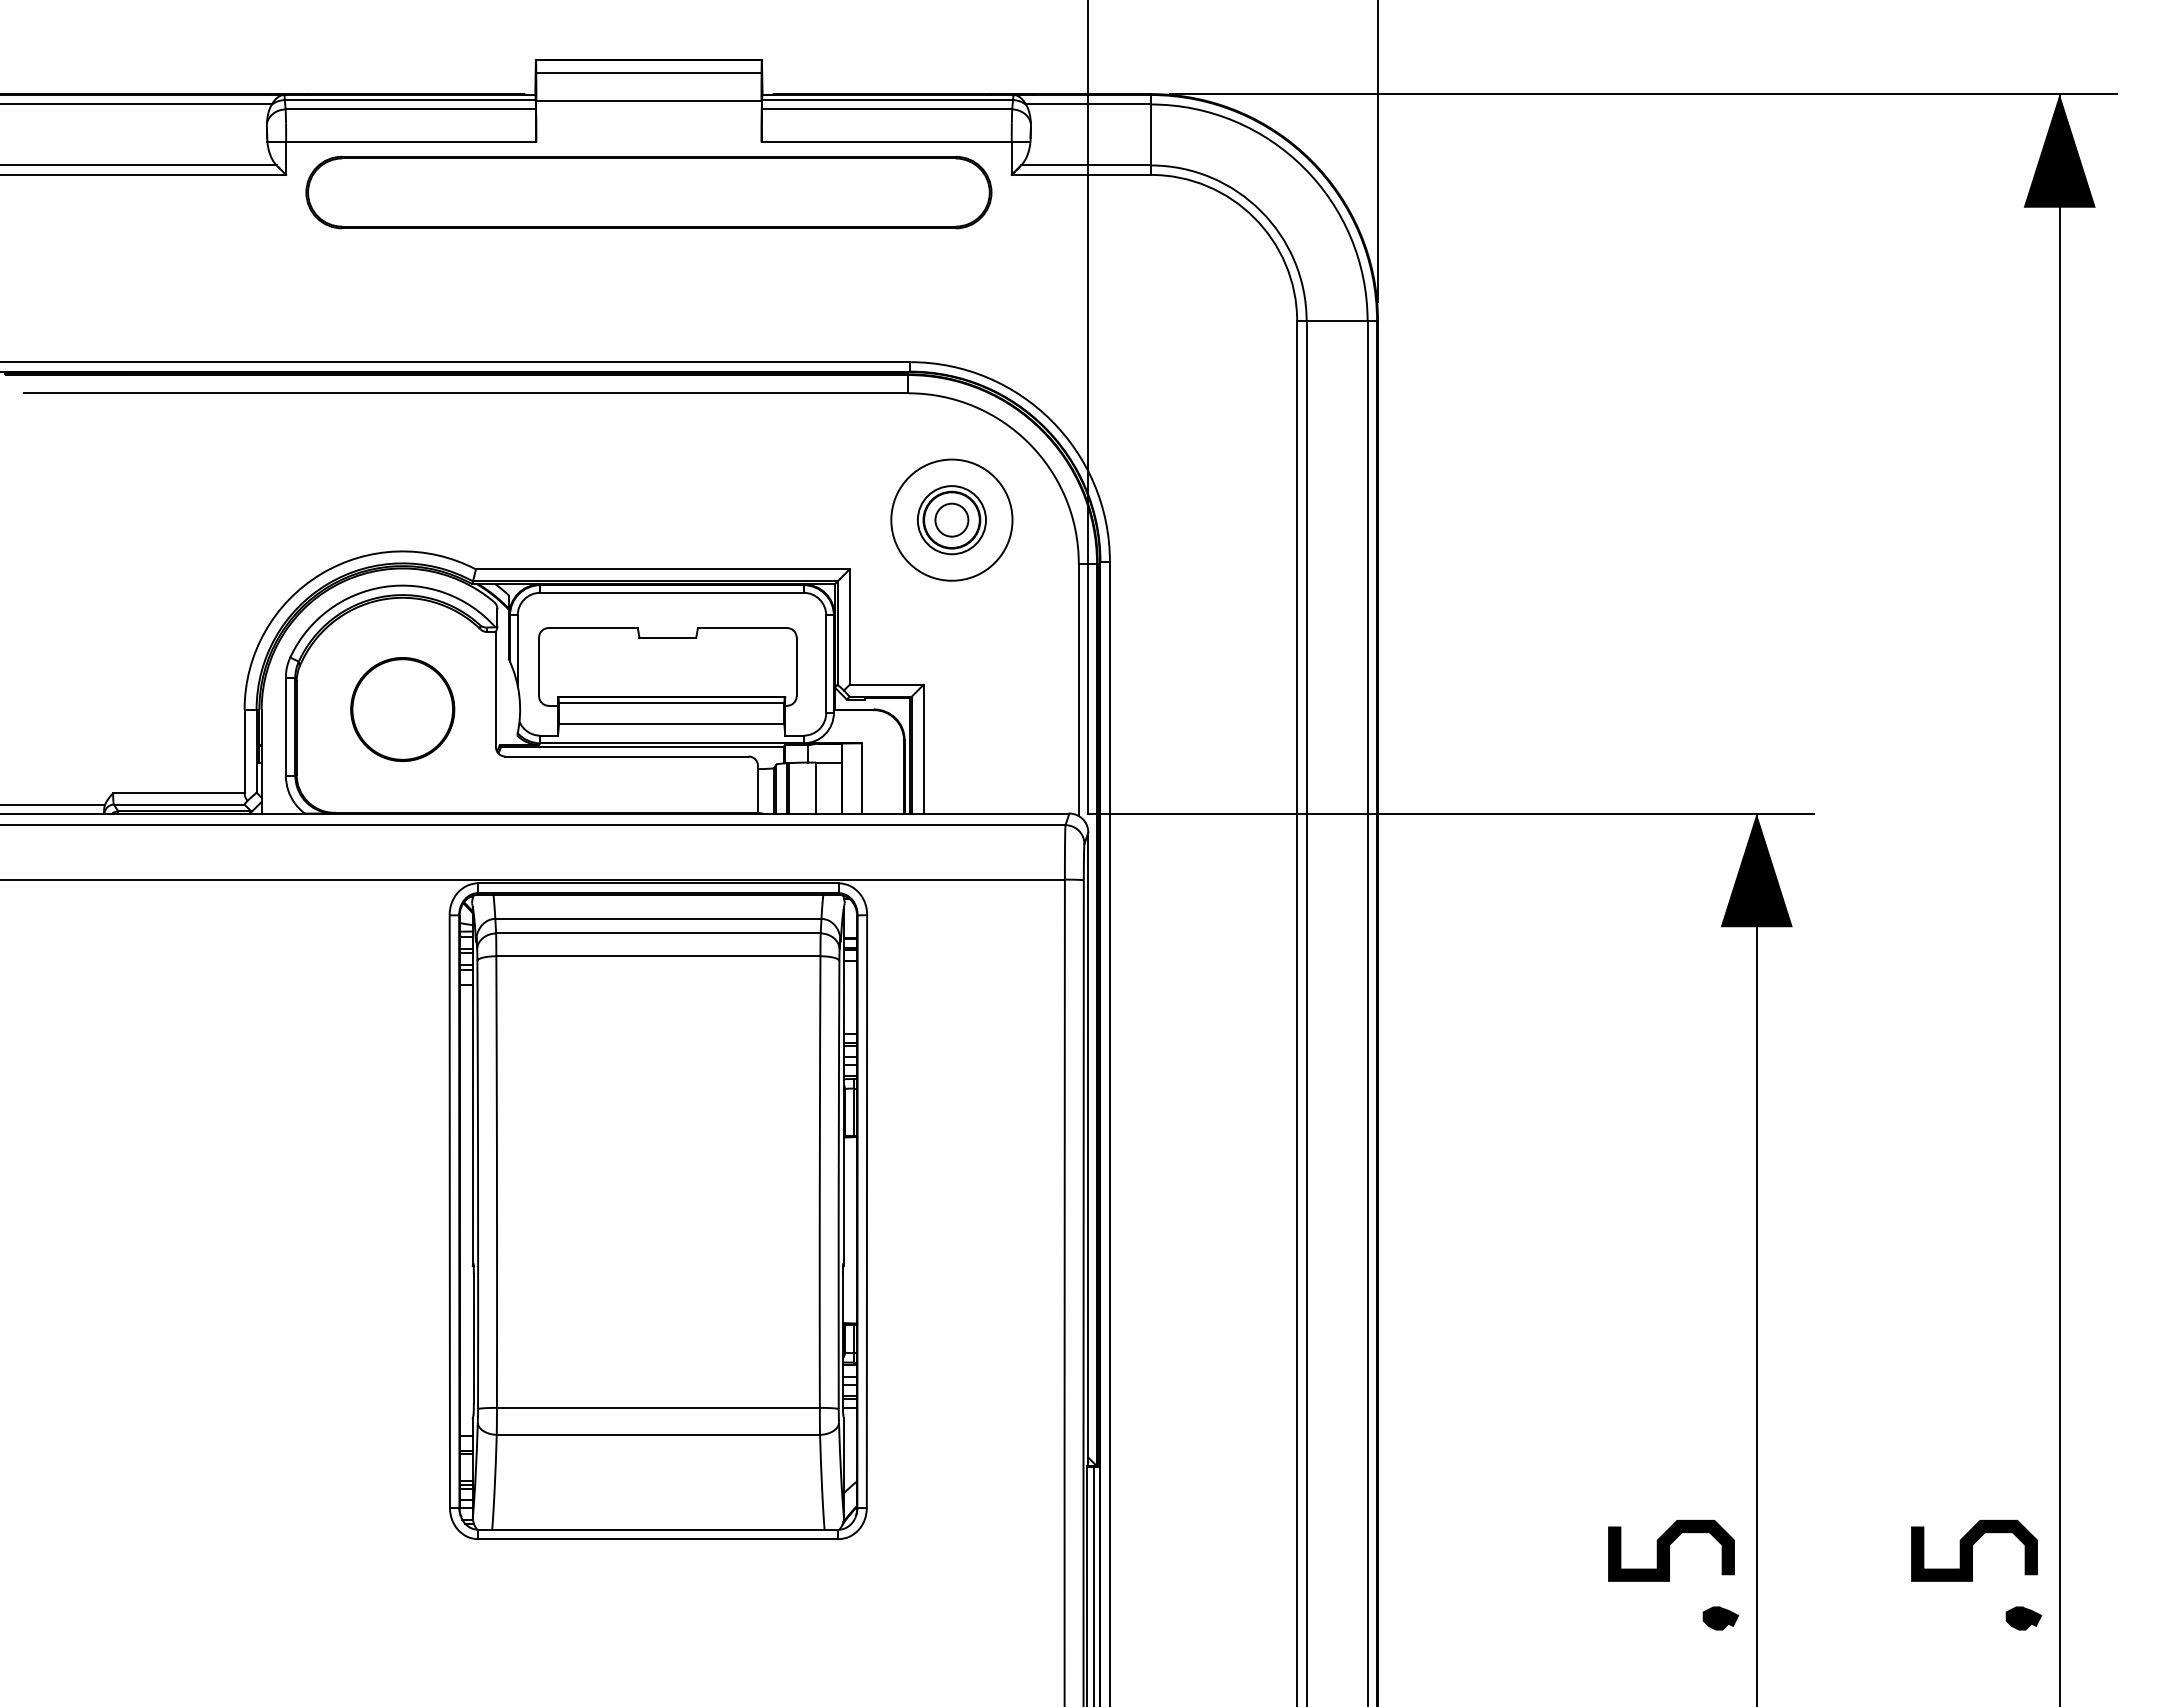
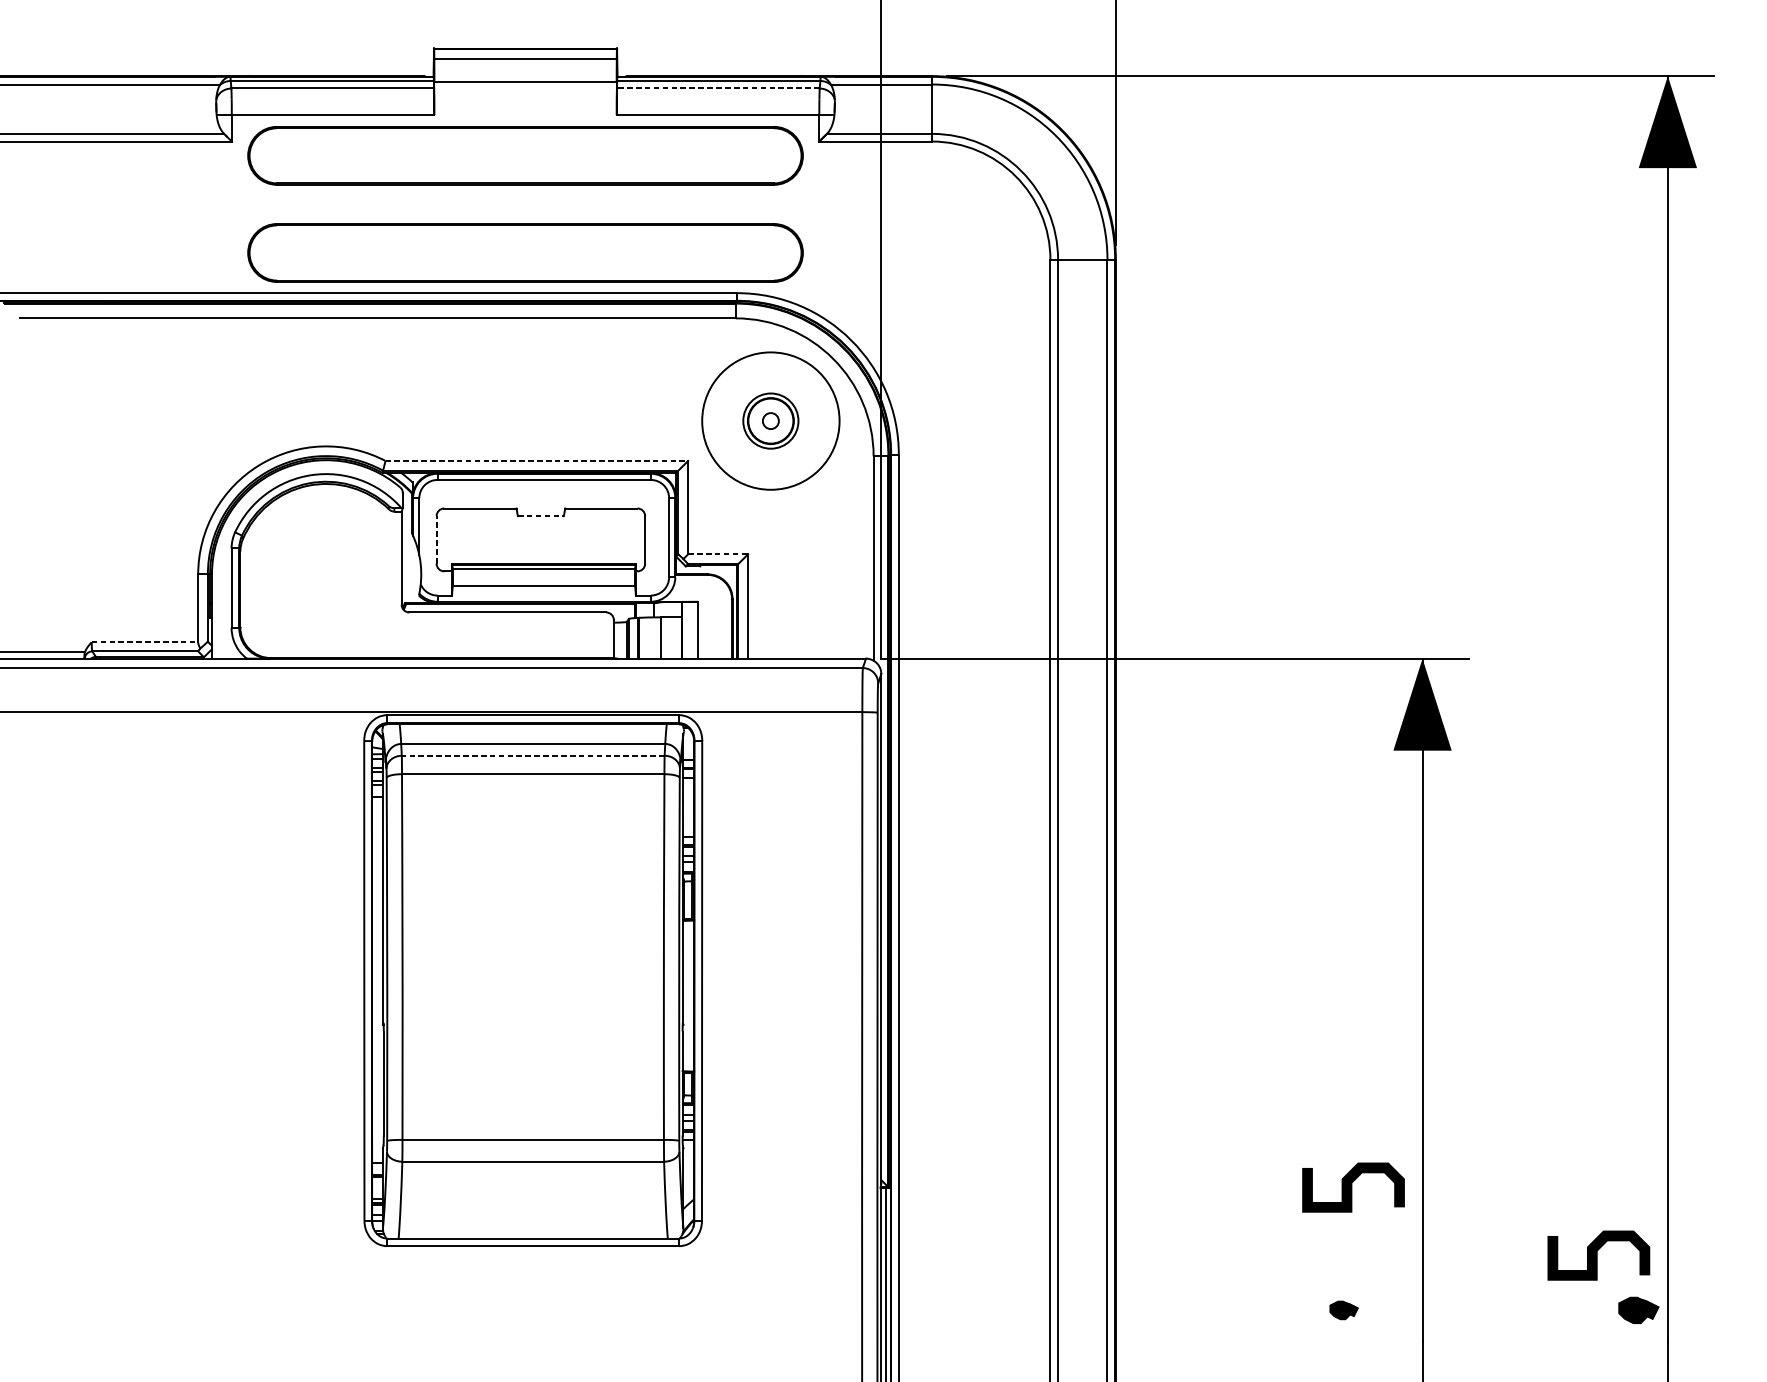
line: (886, 109) -> (717, 88), solid -> dashed
part: (648, 312) -> (525, 252), added
circle: (951, 519) -> (770, 420), size x0.6
circle: (951, 519) -> (770, 420), size x1.4
line: (662, 569) -> (536, 461), solid -> dashed
line: (668, 637) -> (541, 516), solid -> dashed
line: (539, 666) -> (436, 539), solid -> dashed
line: (886, 684) -> (717, 554), solid -> dashed
circle: (402, 709) -> (326, 574), removed
line: (178, 793) -> (144, 642), solid -> dashed
line: (657, 933) -> (532, 755), solid -> dashed
curve: (1669, 1550) -> (1351, 1187), moved
part: (1720, 1618) -> (1343, 1310), moved
part: (2023, 1618) -> (1638, 1310), size x1.4

